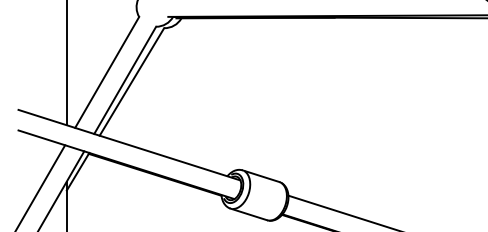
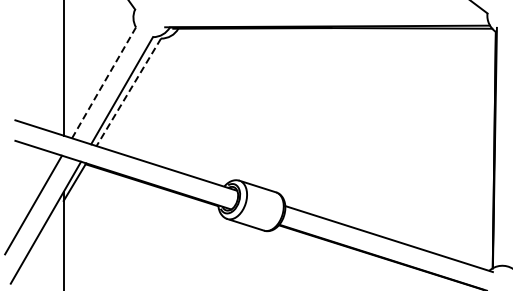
line: (107, 72) -> (104, 82), solid -> dashed
line: (131, 82) -> (128, 92), solid -> dashed

